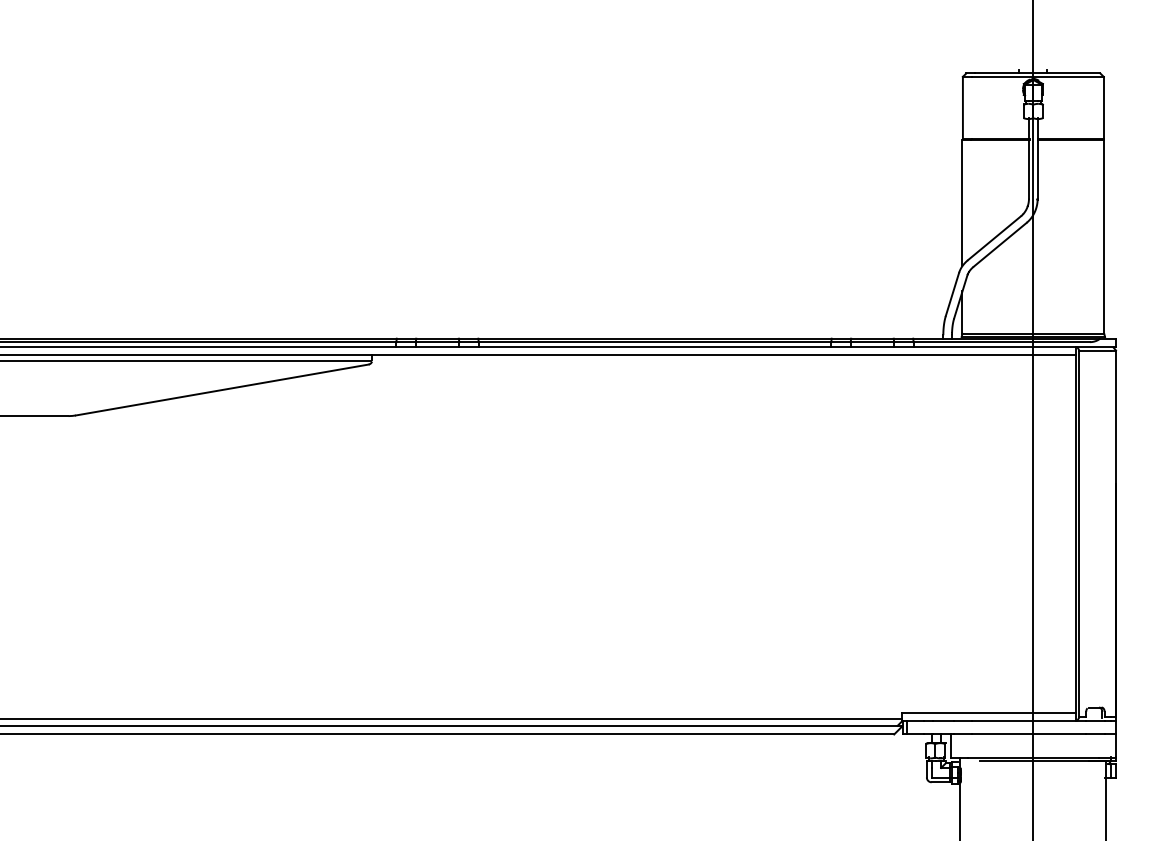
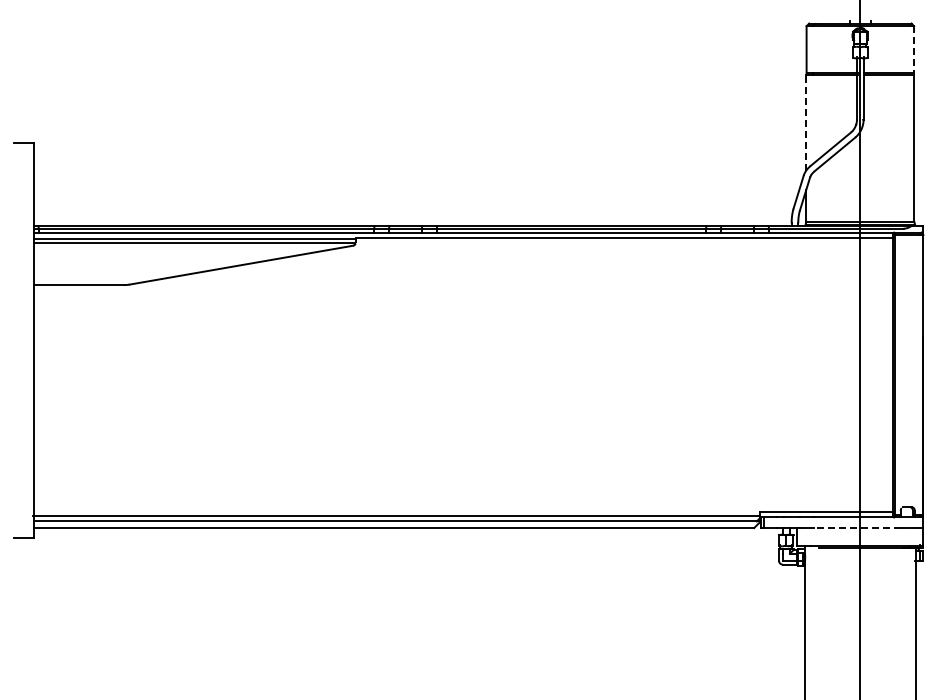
line: (1104, 107) -> (914, 49), solid -> dashed
line: (962, 203) -> (806, 122), solid -> dashed
line: (1028, 735) -> (856, 528), solid -> dashed

